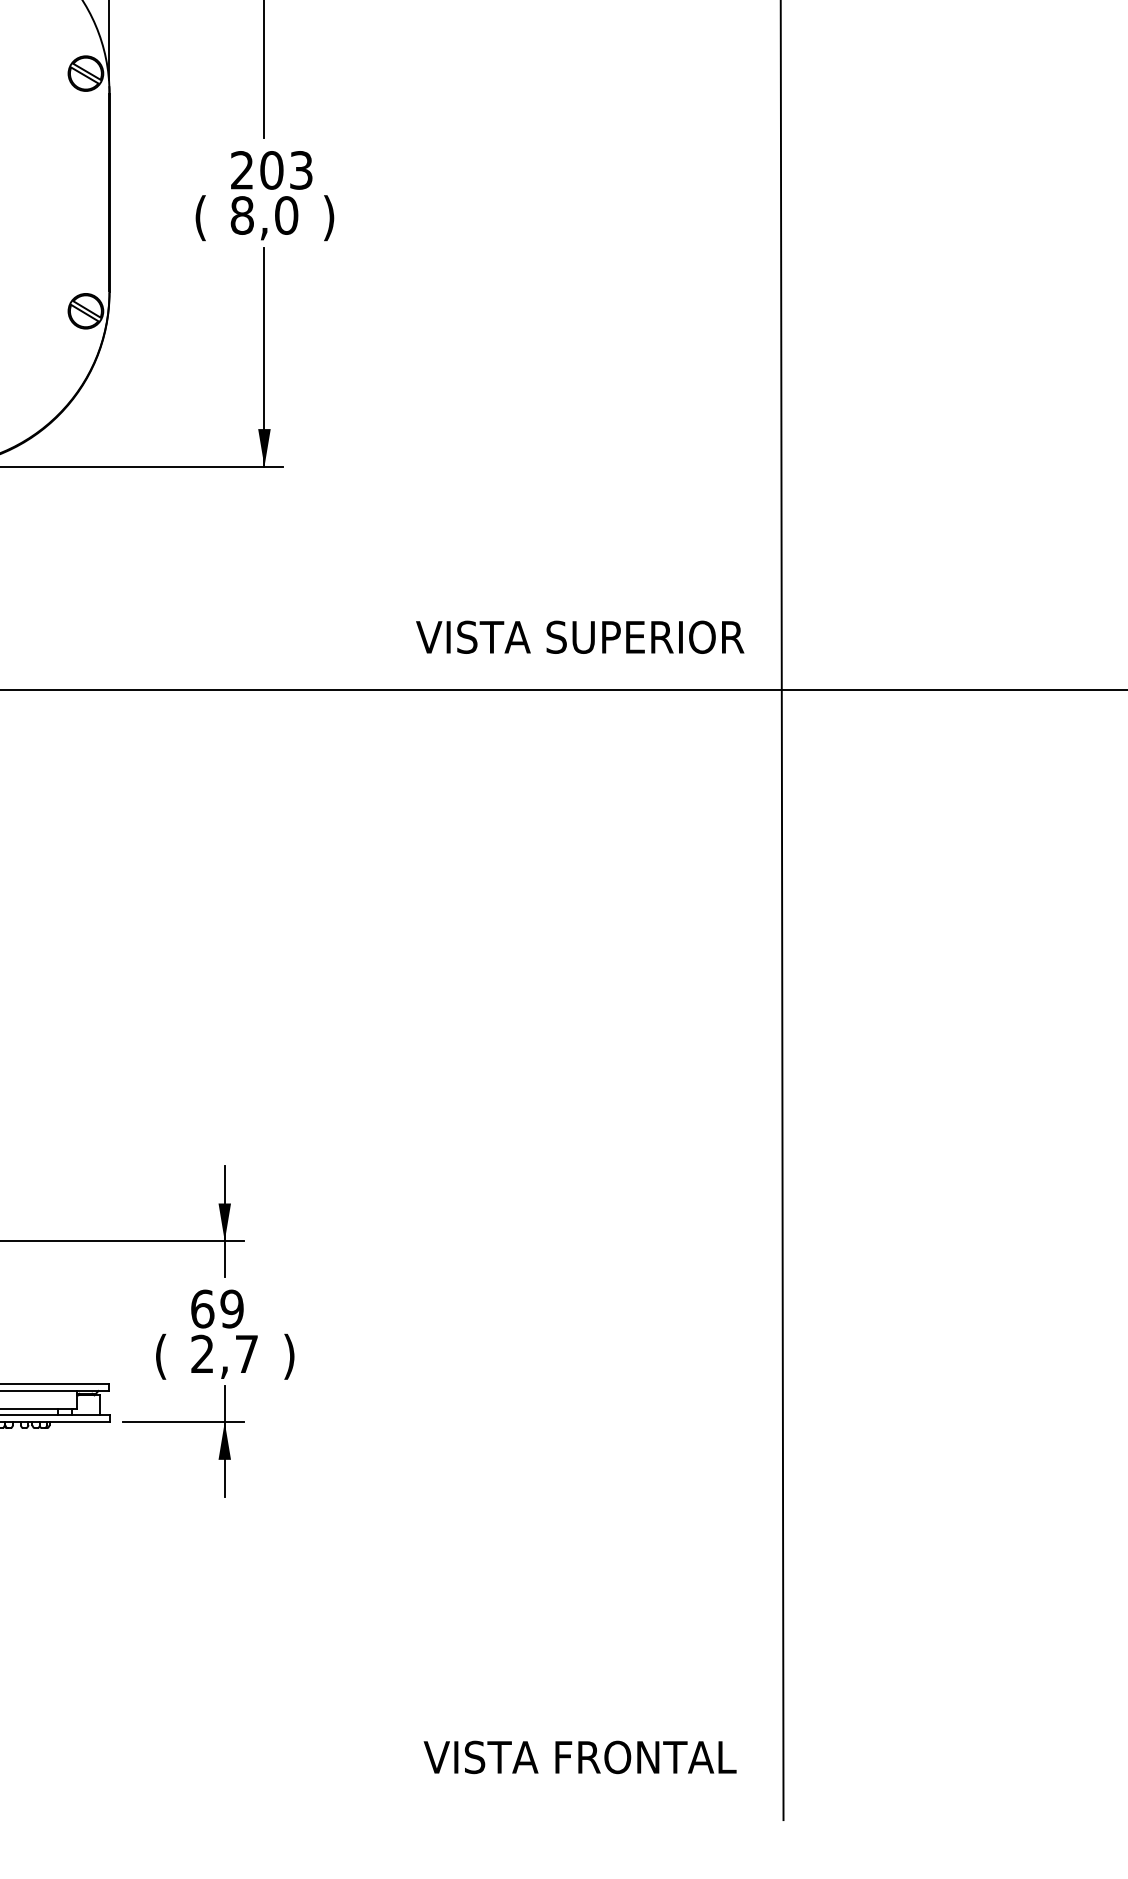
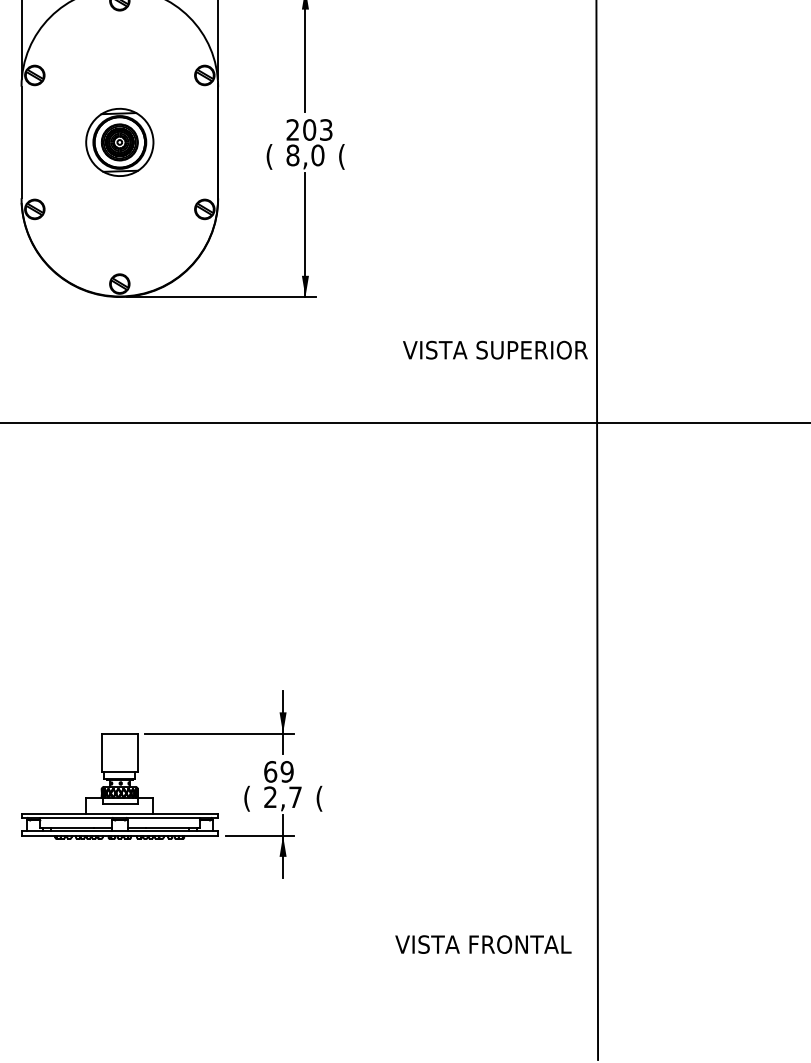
text: (328, 217) -> (341, 156), ) -> (
text: (580, 636) -> (495, 349), moved
text: (289, 1356) -> (319, 798), ) -> (
text: (580, 1757) -> (483, 944), moved

